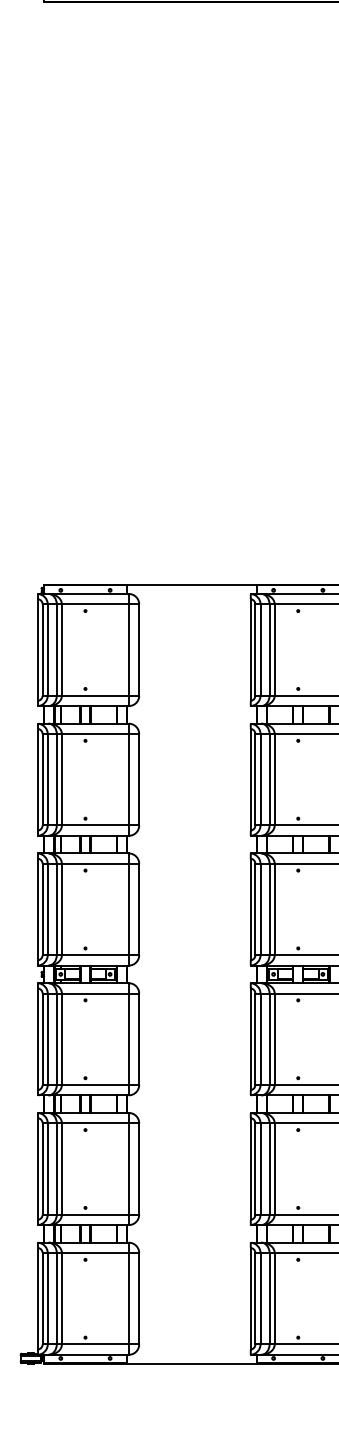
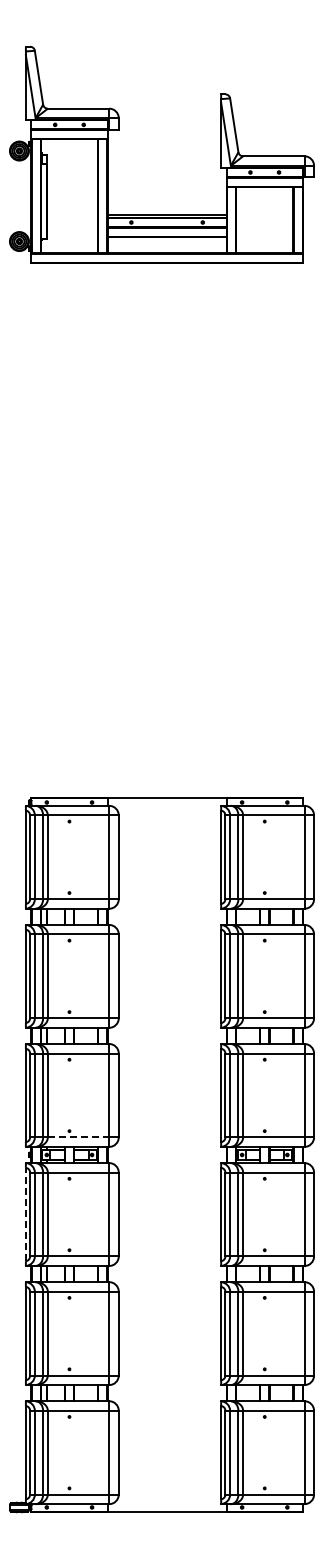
line: (95, 955) -> (78, 1137), solid -> dashed
line: (37, 1039) -> (25, 1214), solid -> dashed

